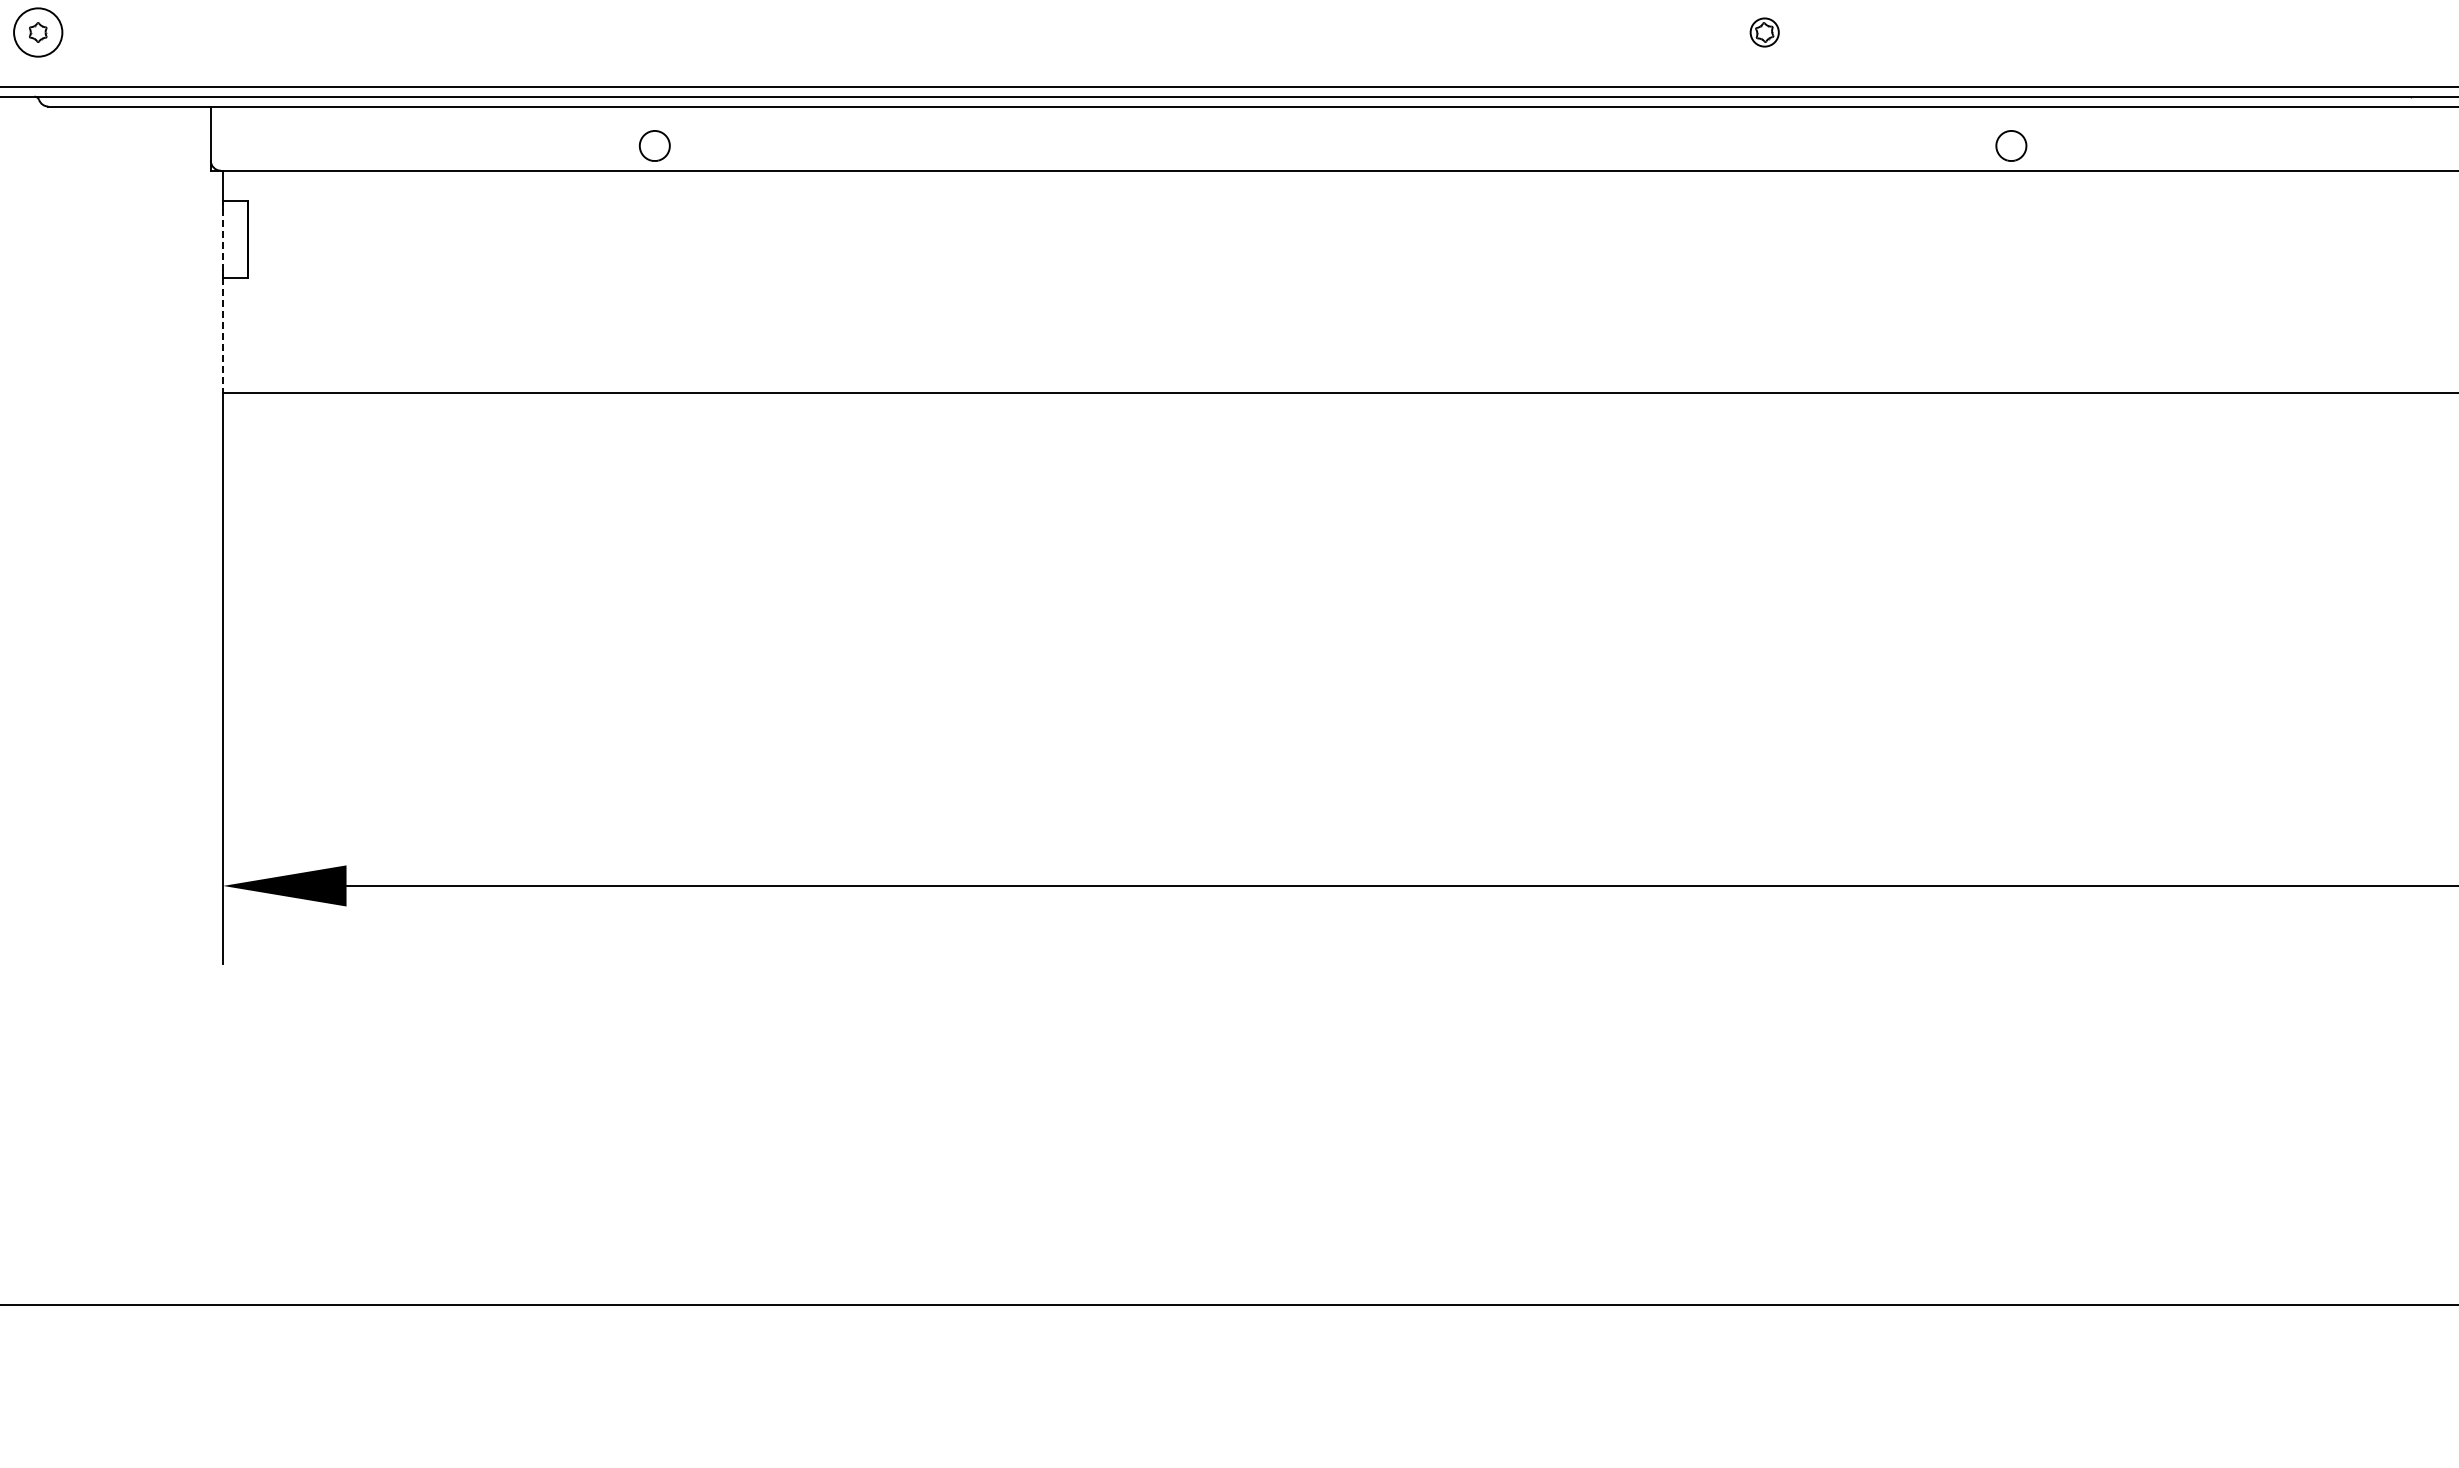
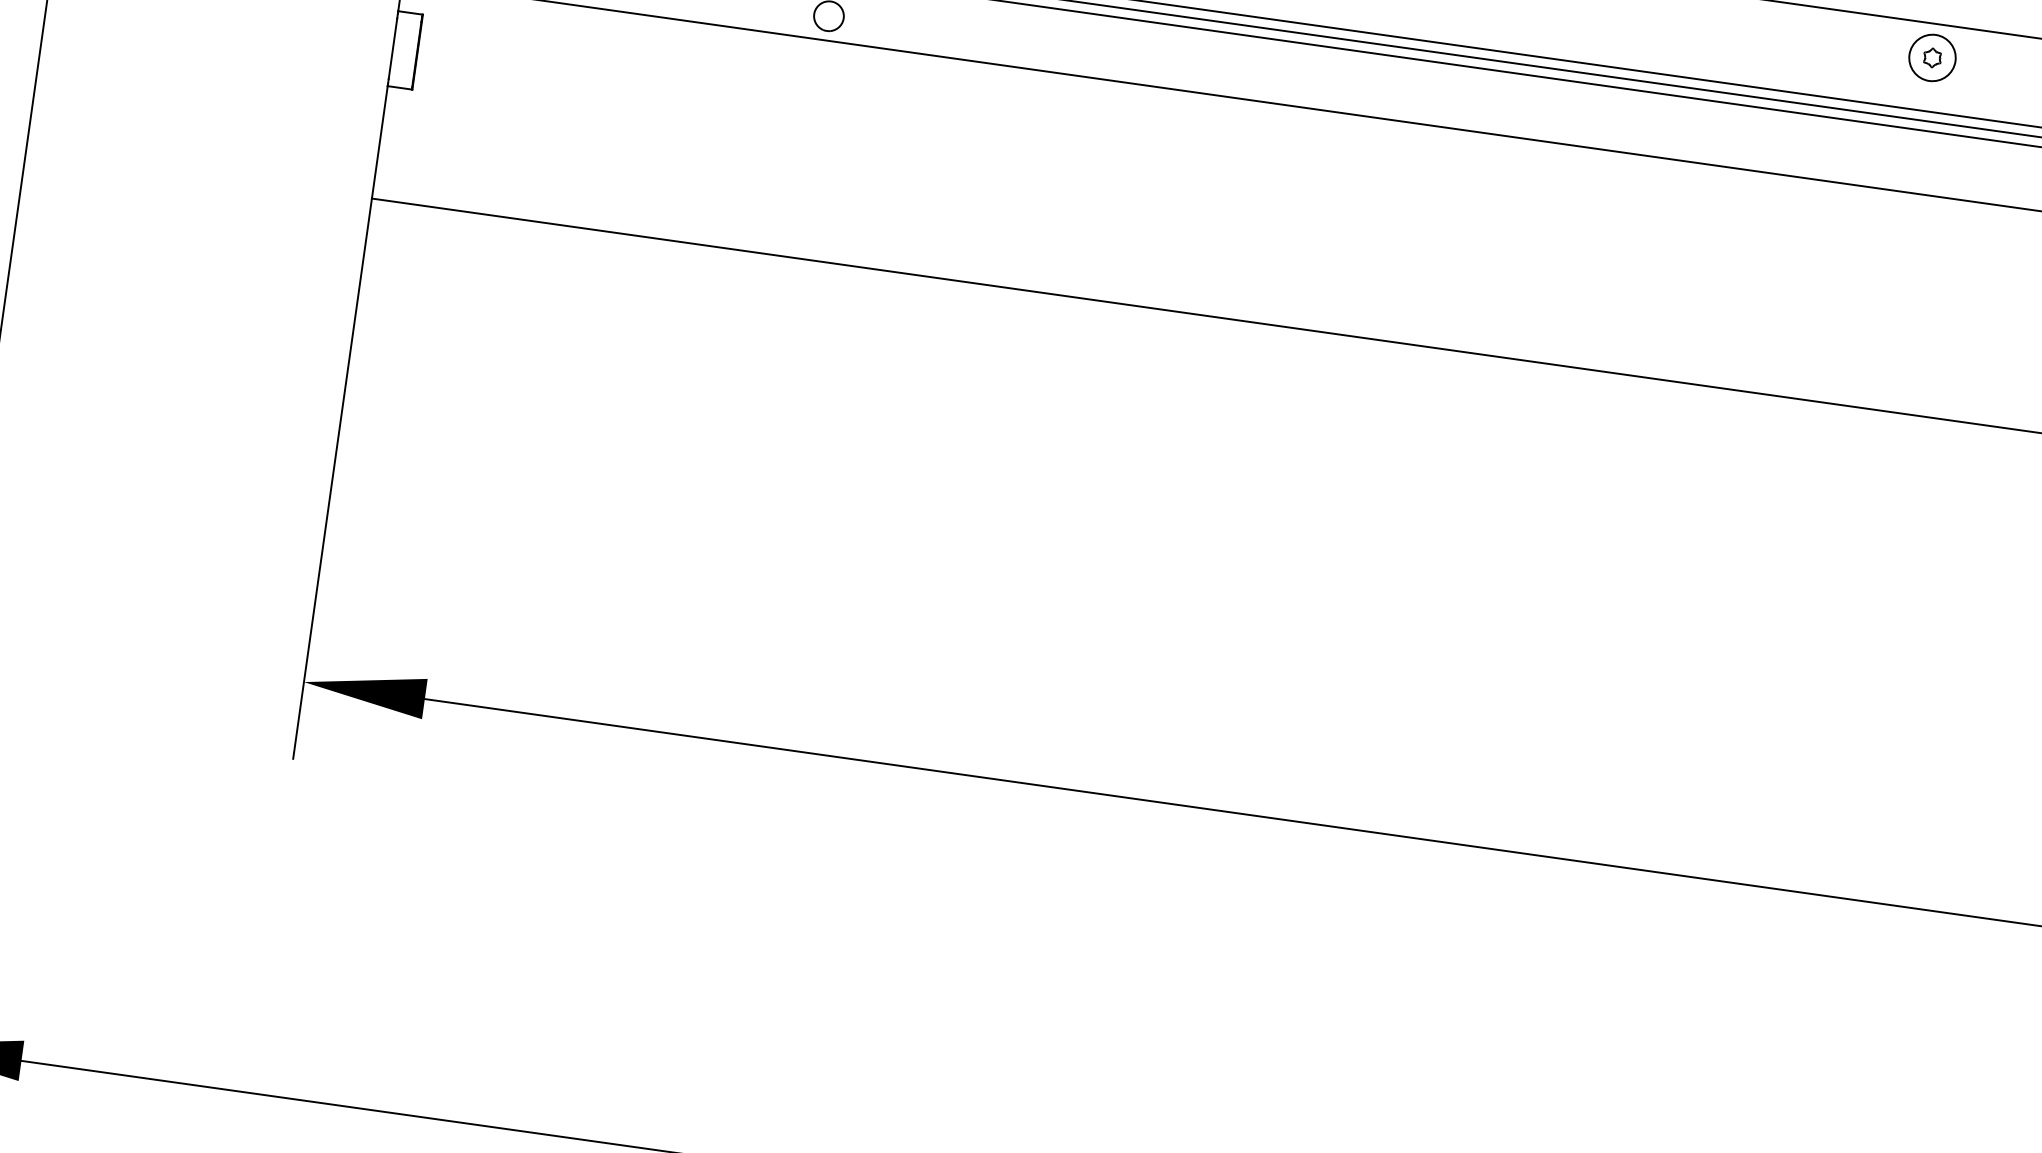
circle: (1764, 32) -> (1932, 57), size x1.67
line: (223, 239) -> (393, 48), dashed -> solid
line: (223, 335) -> (380, 142), dashed -> solid

